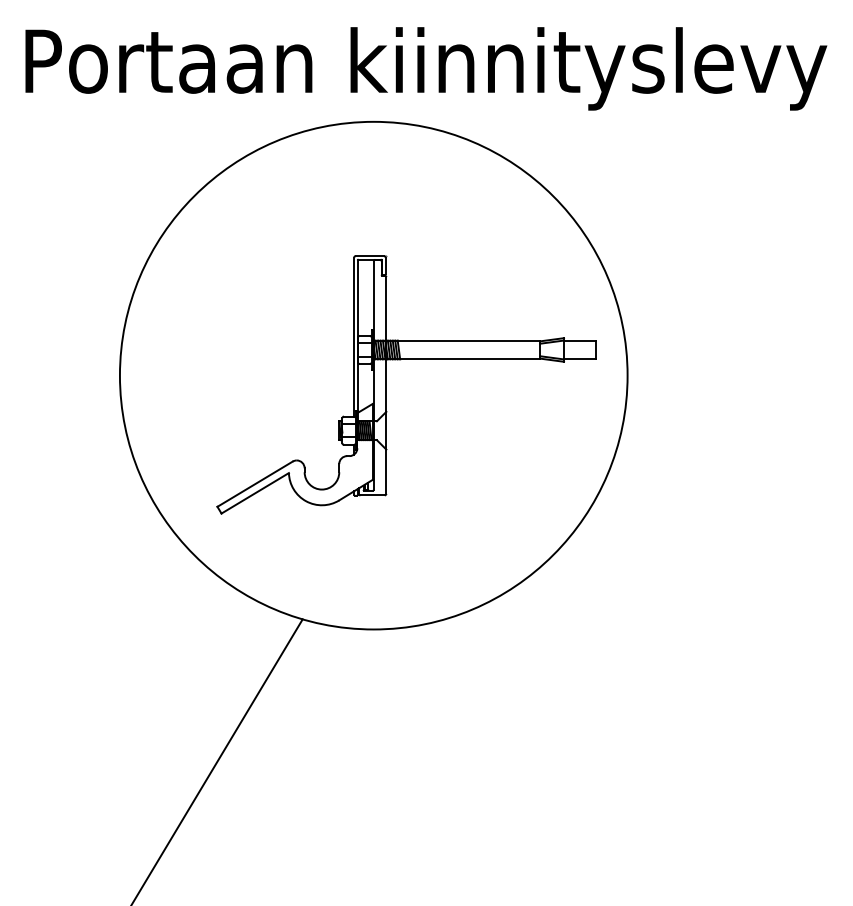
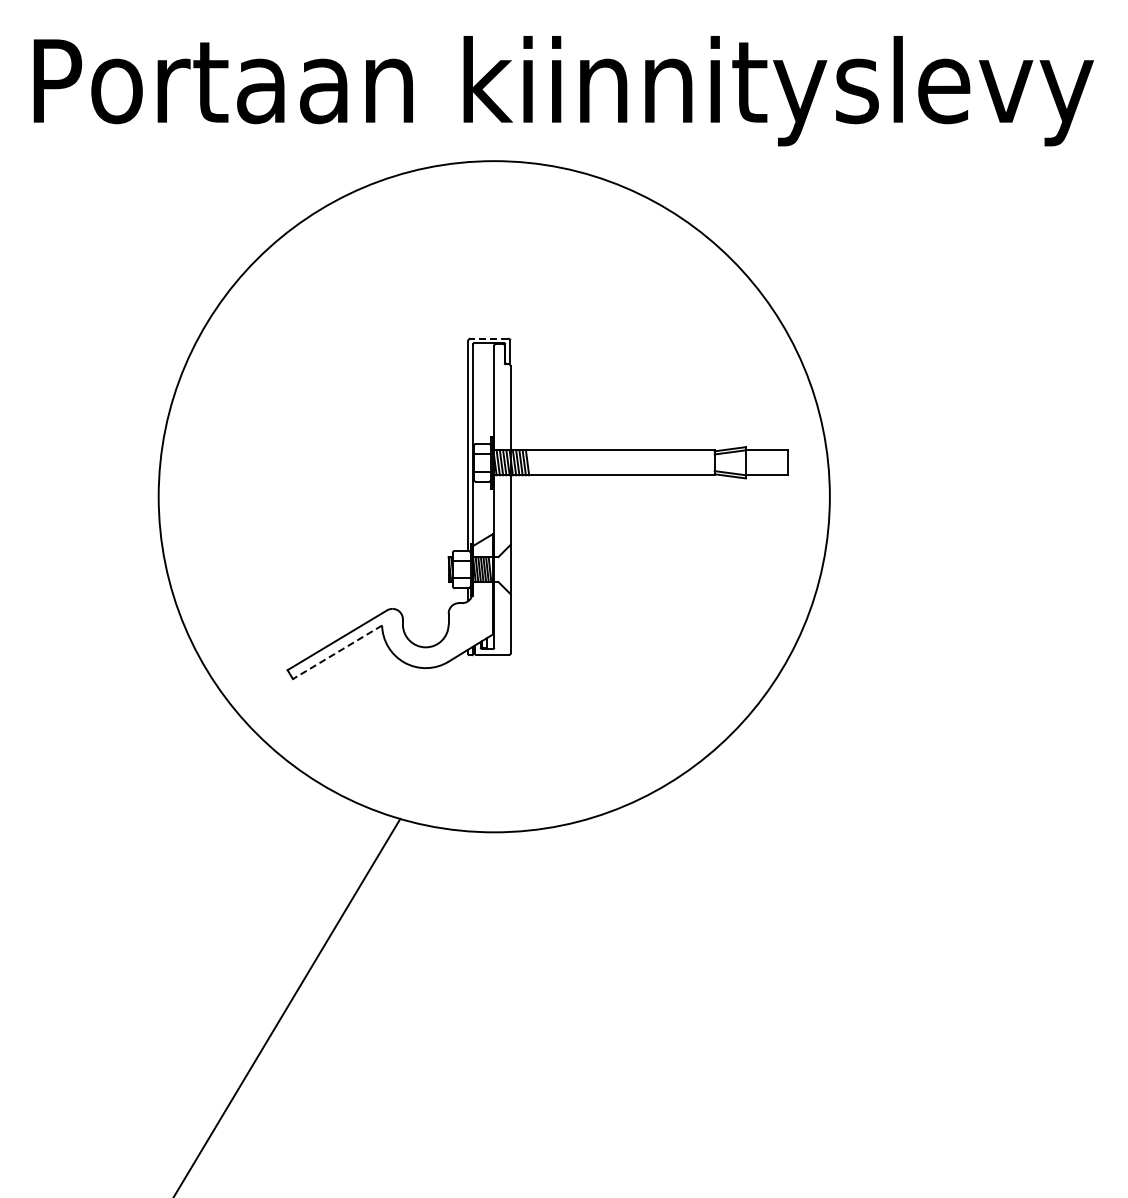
line: (370, 255) -> (489, 338), solid -> dashed
line: (255, 493) -> (337, 652), solid -> dashed

